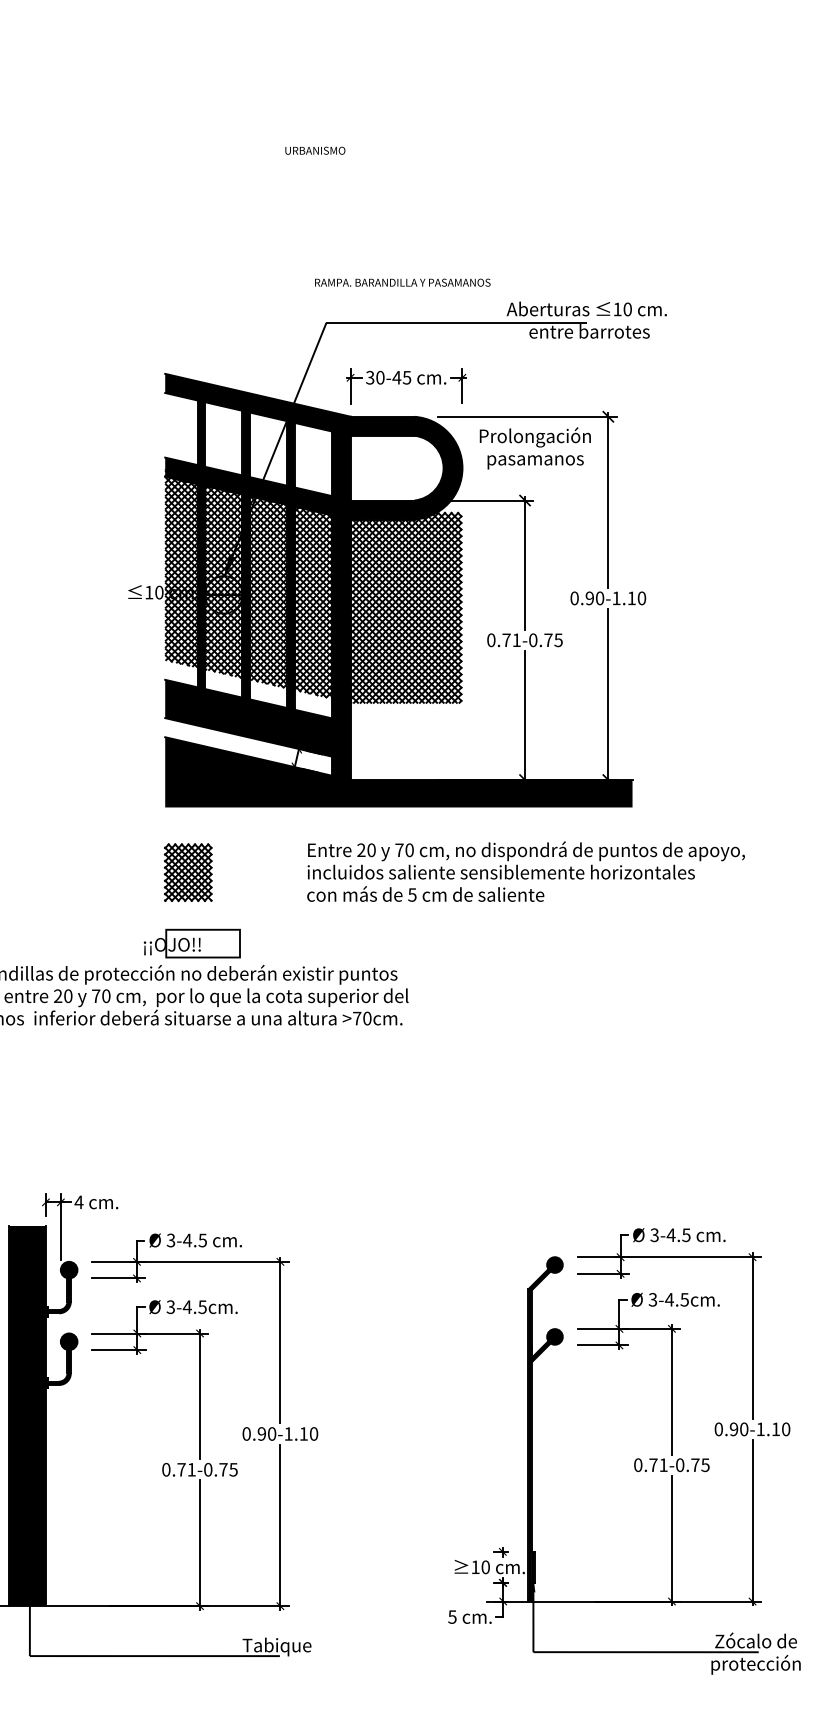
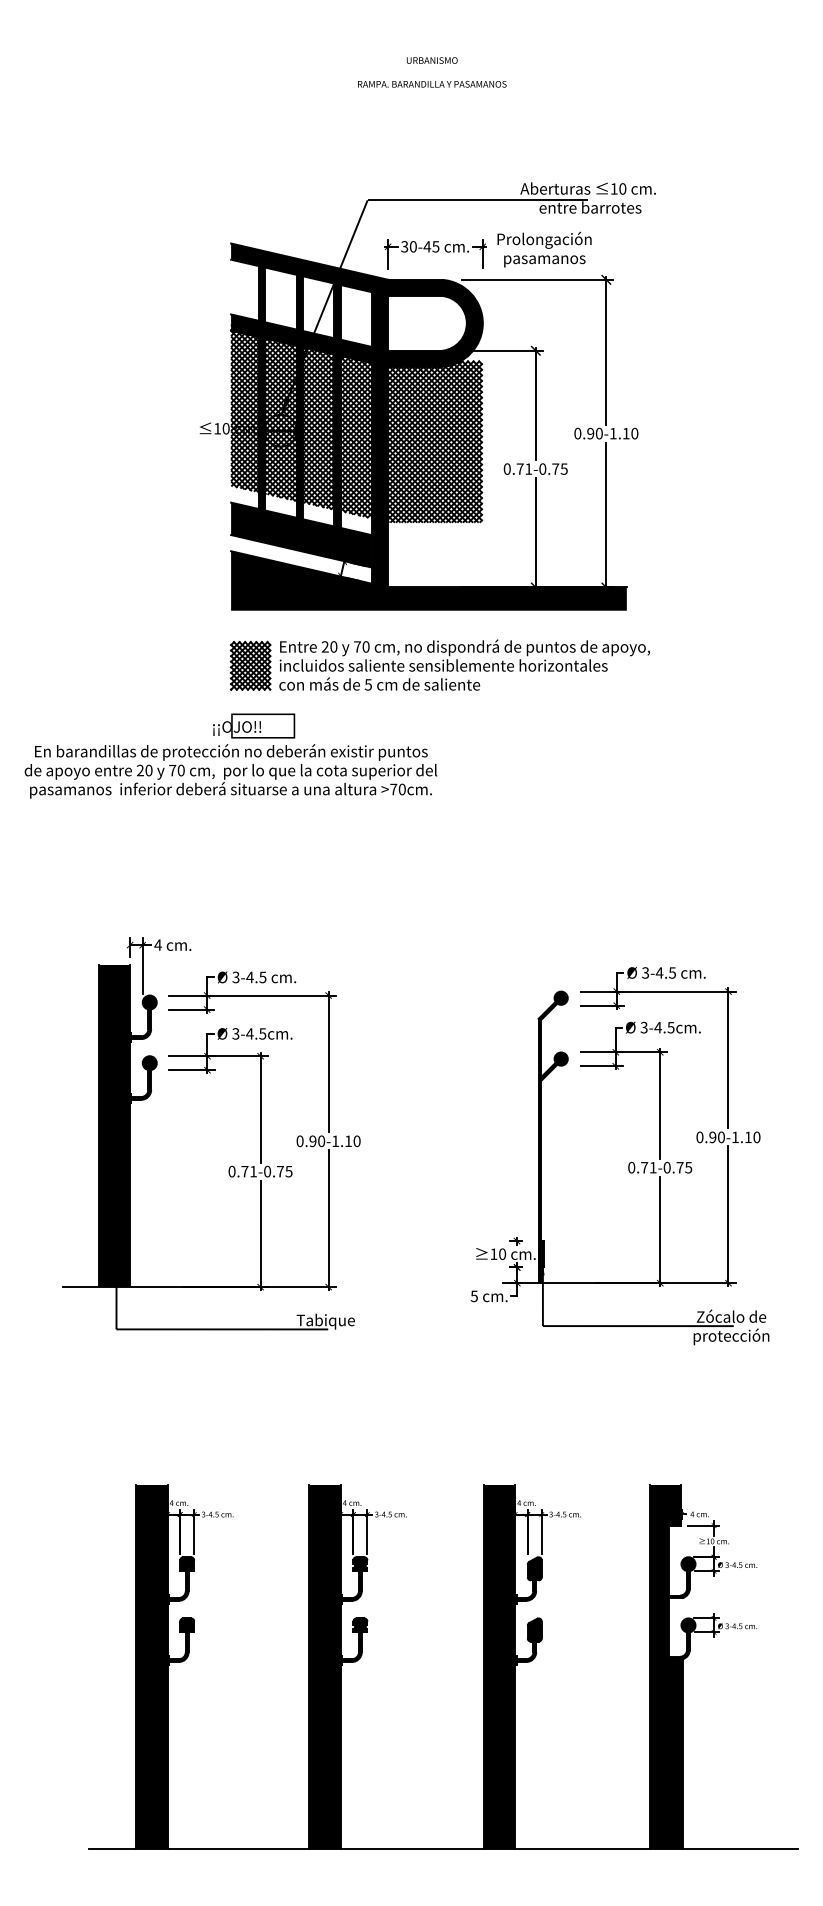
text: (314, 150) -> (431, 60), moved
text: (403, 282) -> (432, 84), moved
text: (535, 448) -> (544, 249), moved
text: (525, 870) -> (464, 664), moved

